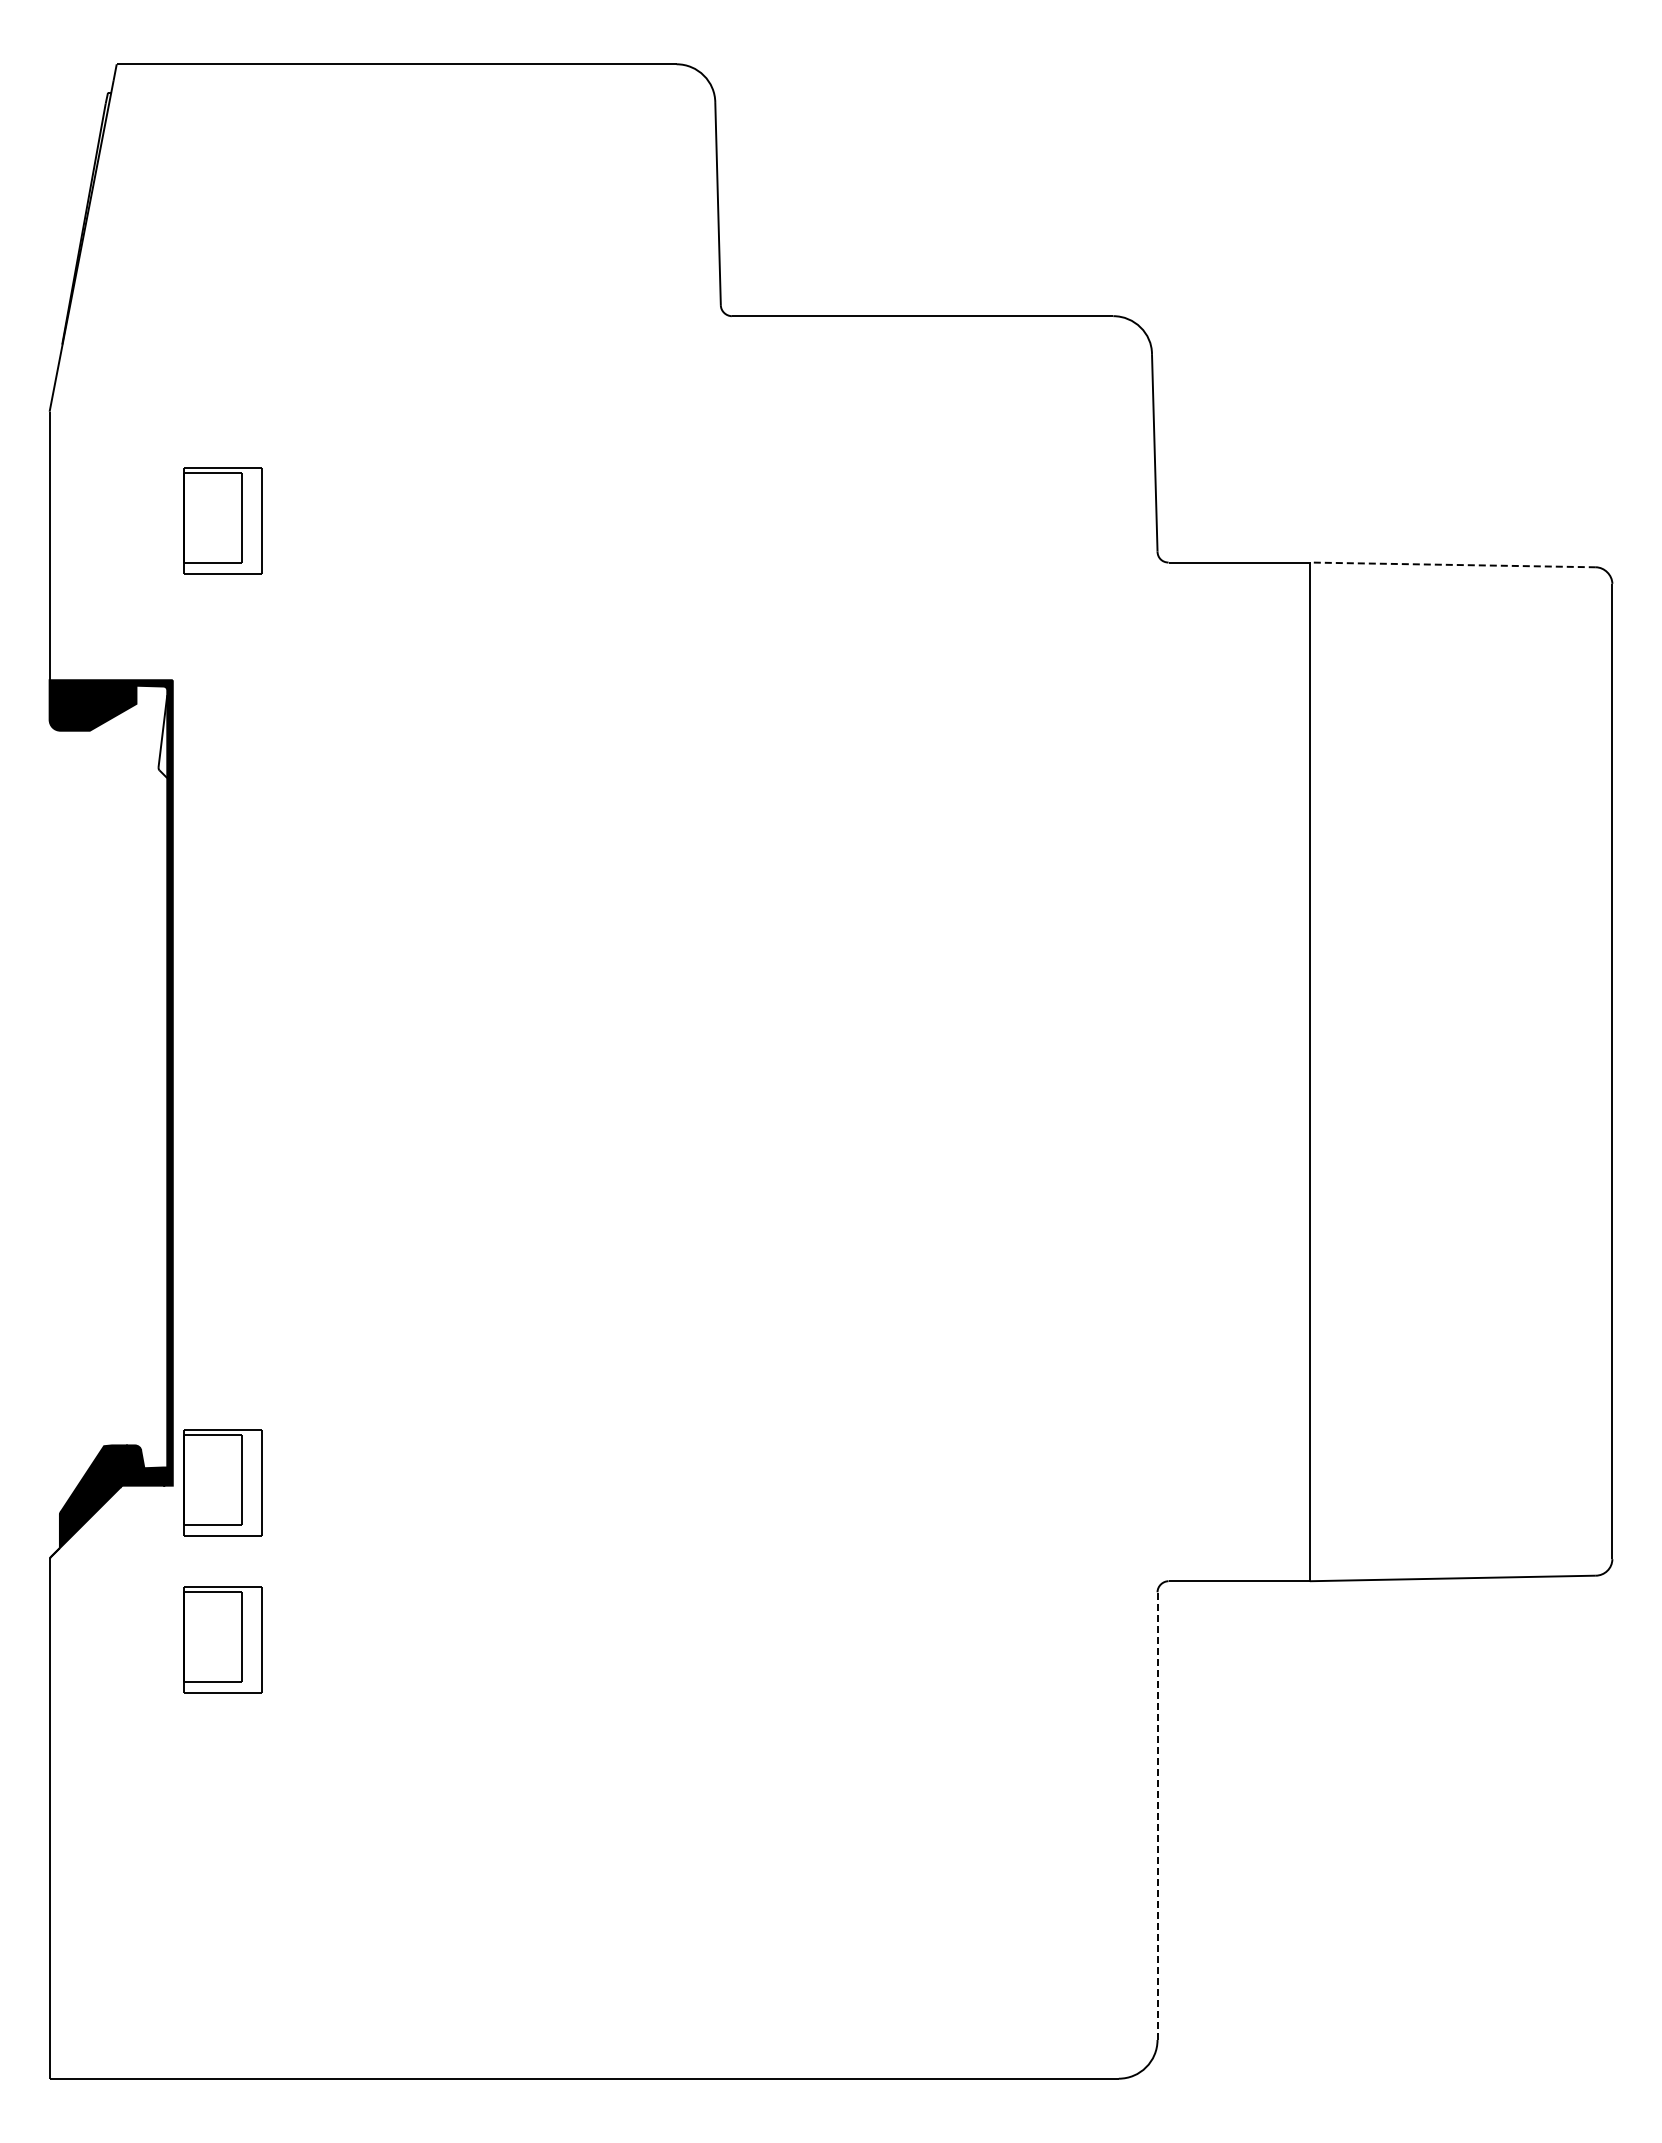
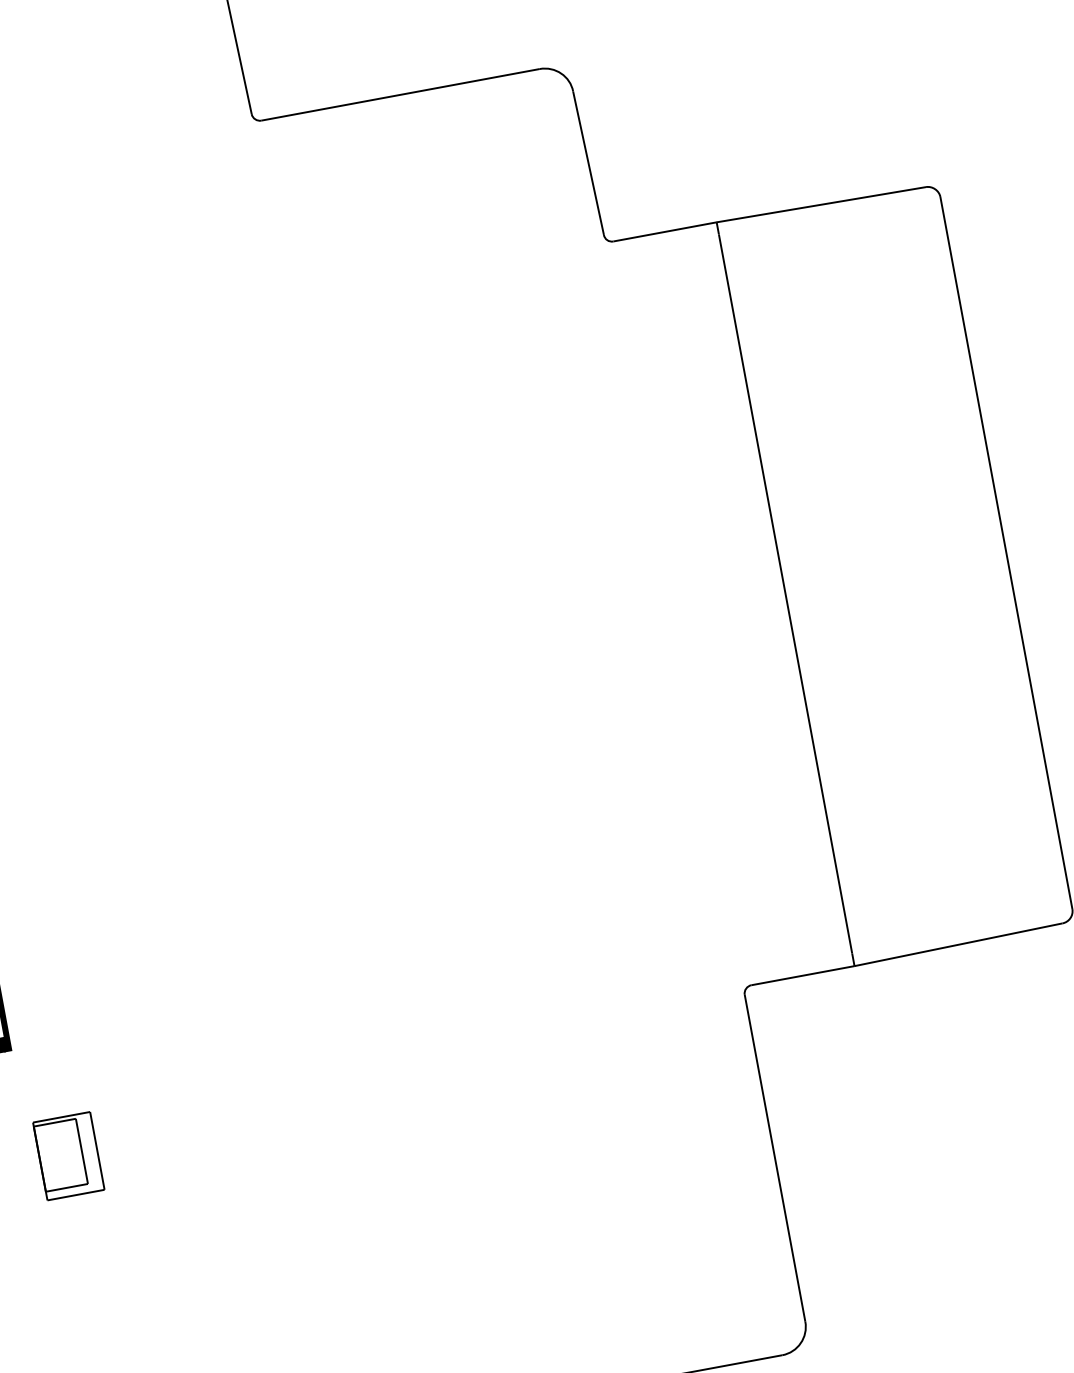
line: (1452, 564) -> (821, 204), dashed -> solid
part: (222, 1482) -> (47, 1041), removed
line: (1157, 1816) -> (775, 1158), dashed -> solid

